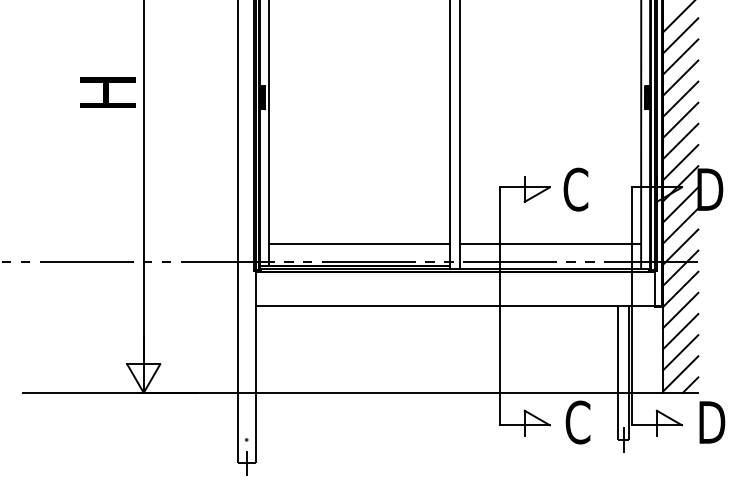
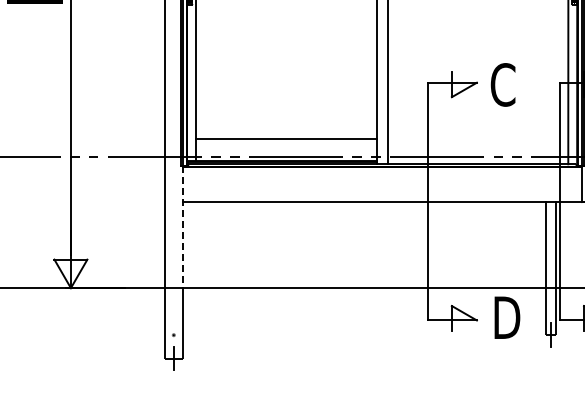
line: (550, 243) -> (477, 138), removed
line: (255, 332) -> (182, 227), solid -> dashed
text: (579, 422) -> (506, 317), C -> D

